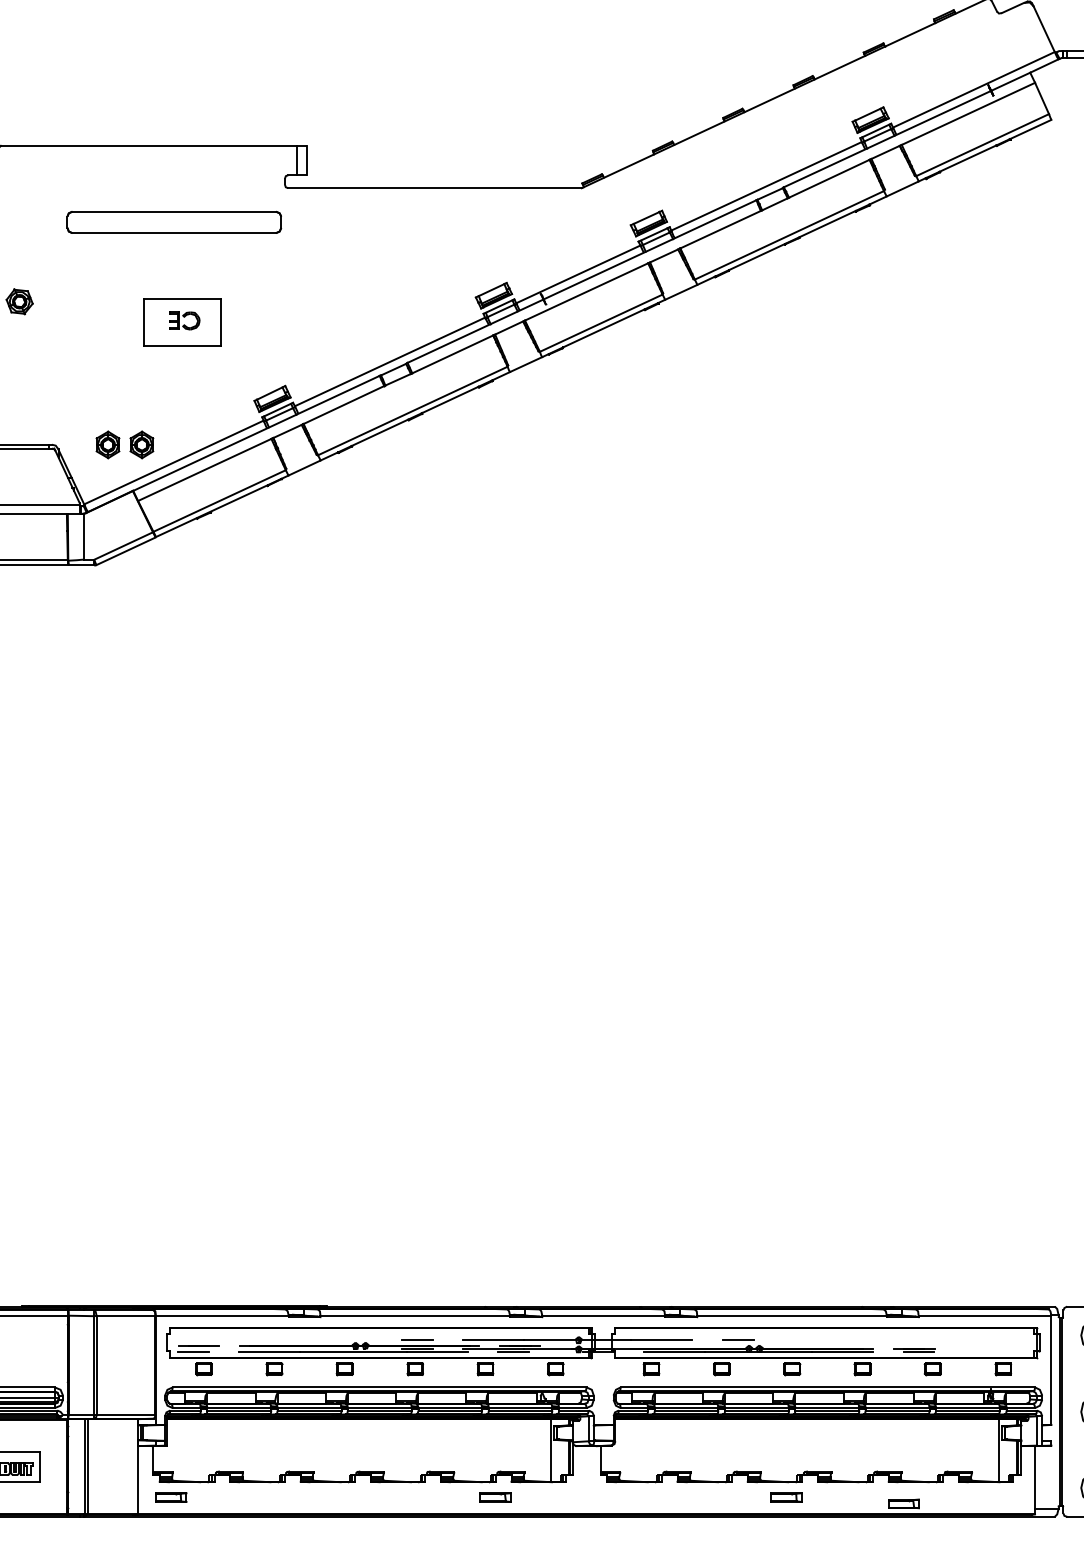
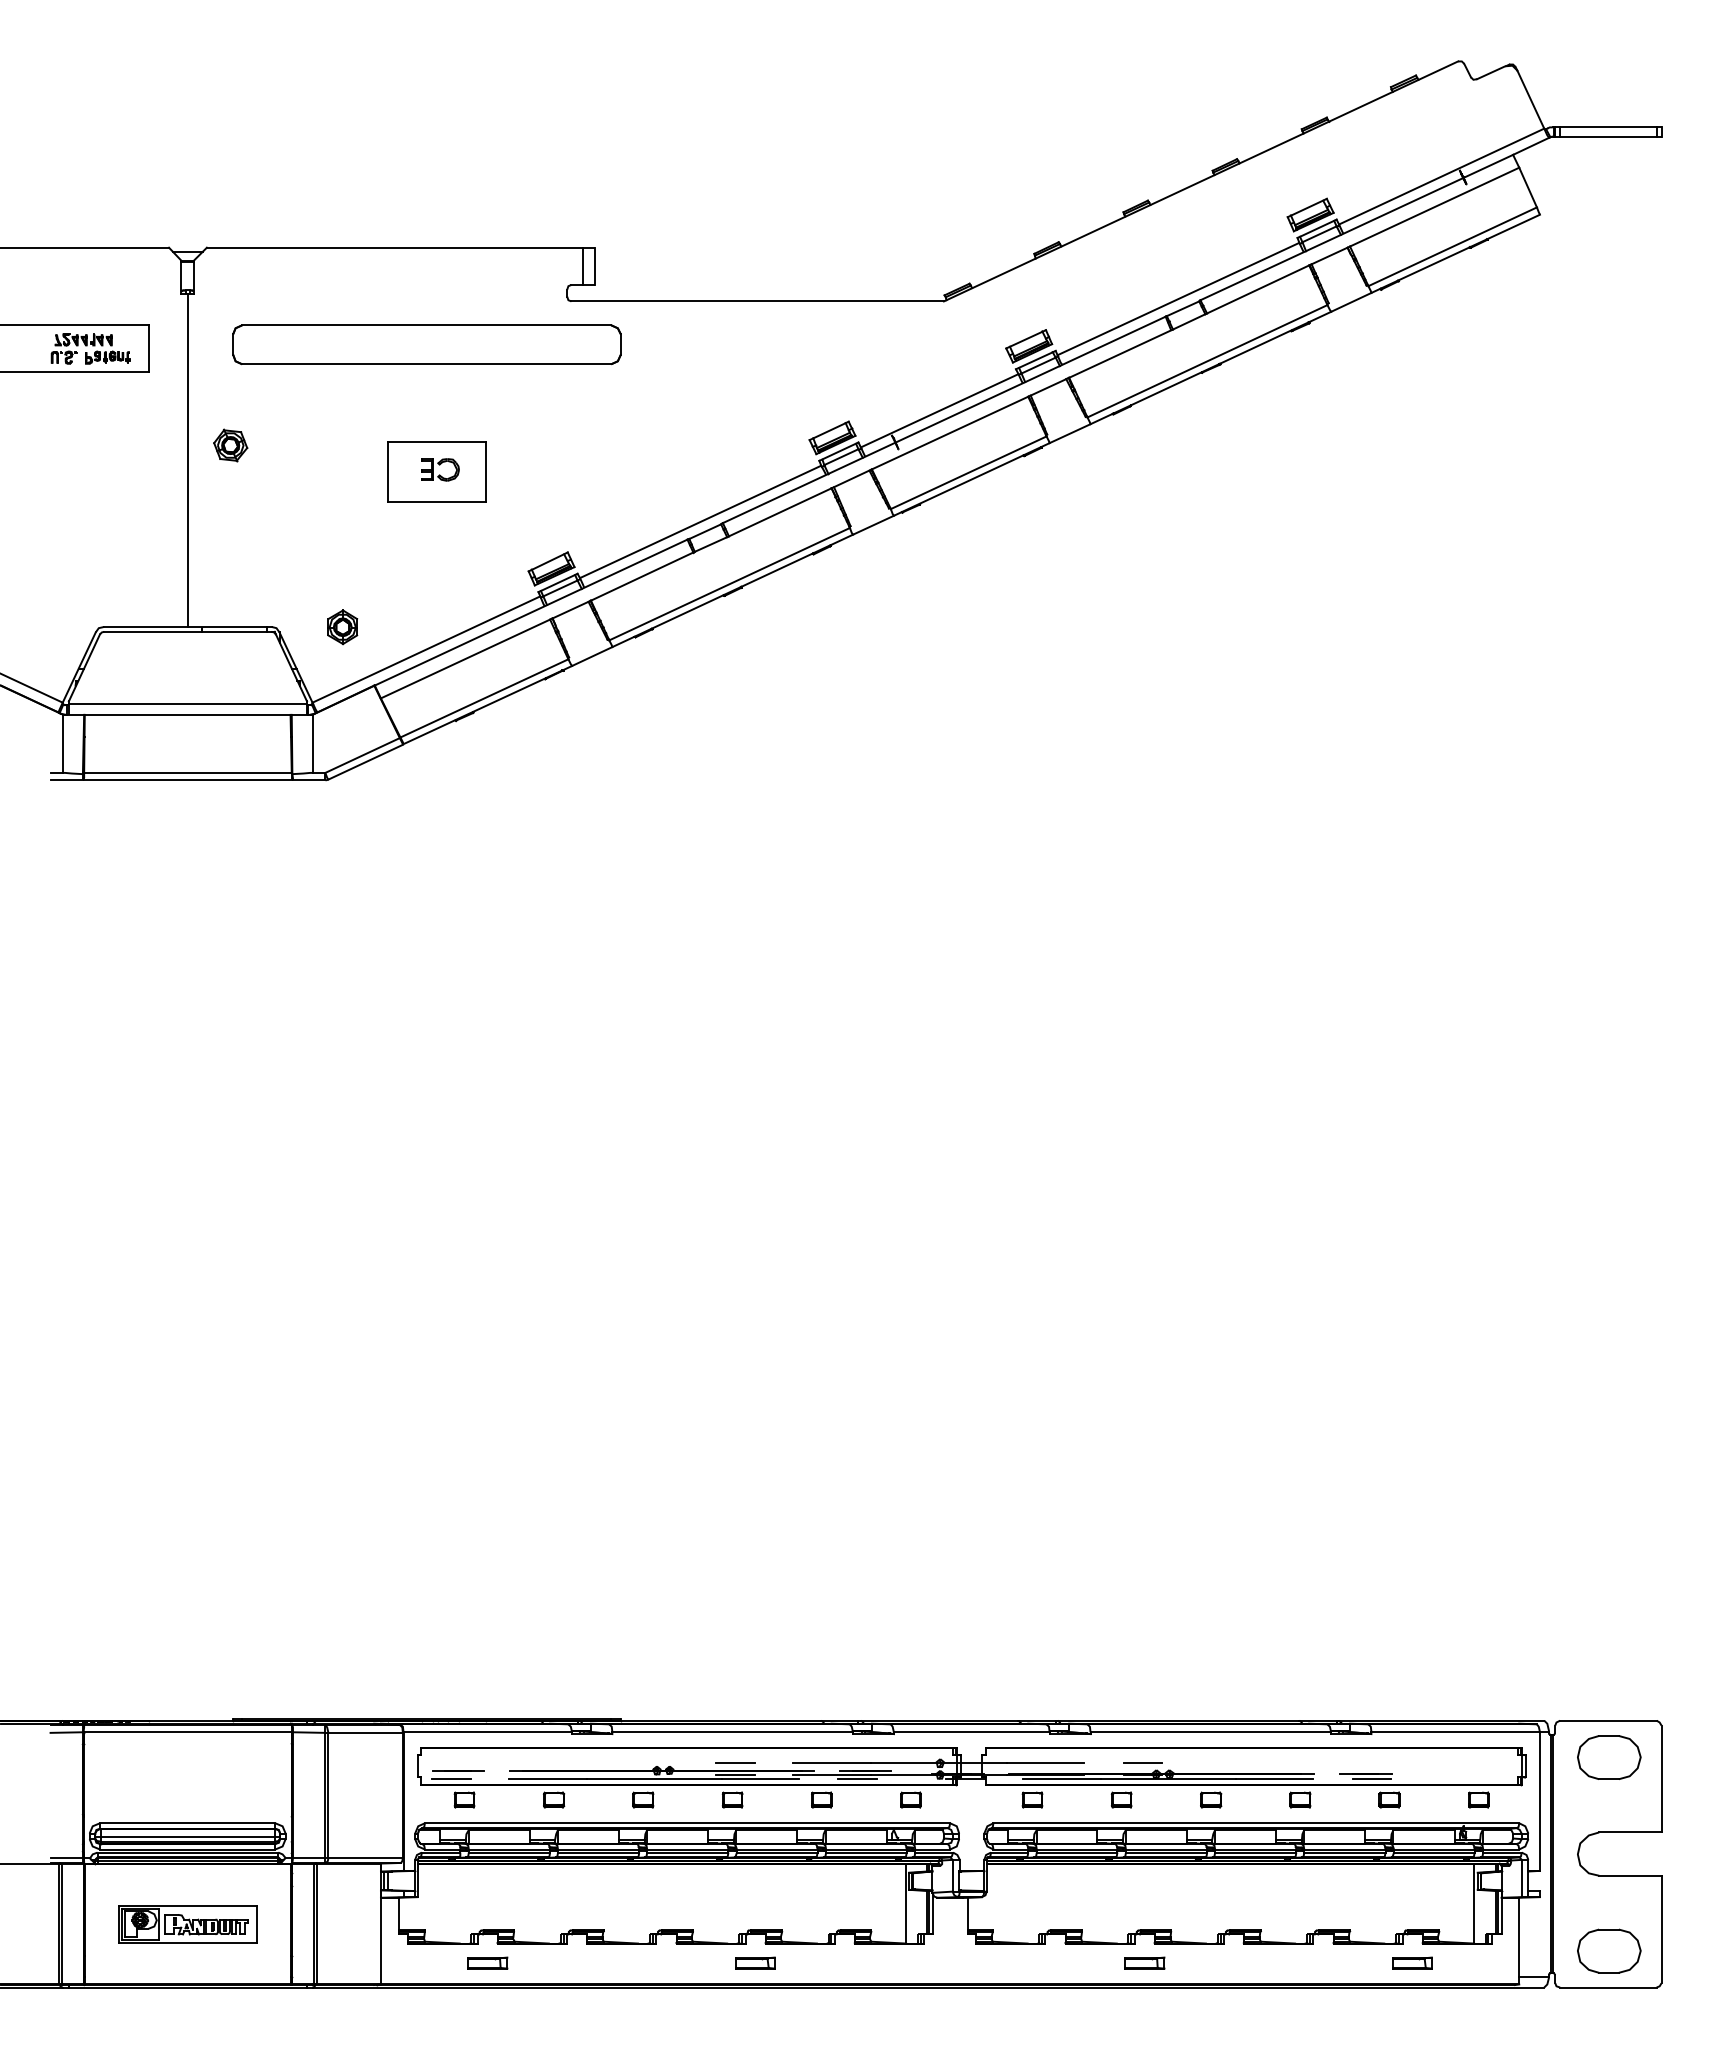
part: (173, 222) -> (426, 344), size x1.43
part: (141, 445) -> (385, 627), removed
part: (170, 1497) -> (487, 1962), moved
part: (495, 1497) -> (755, 1962), moved
part: (786, 1497) -> (1144, 1962), moved
part: (903, 1503) -> (1412, 1962), moved

